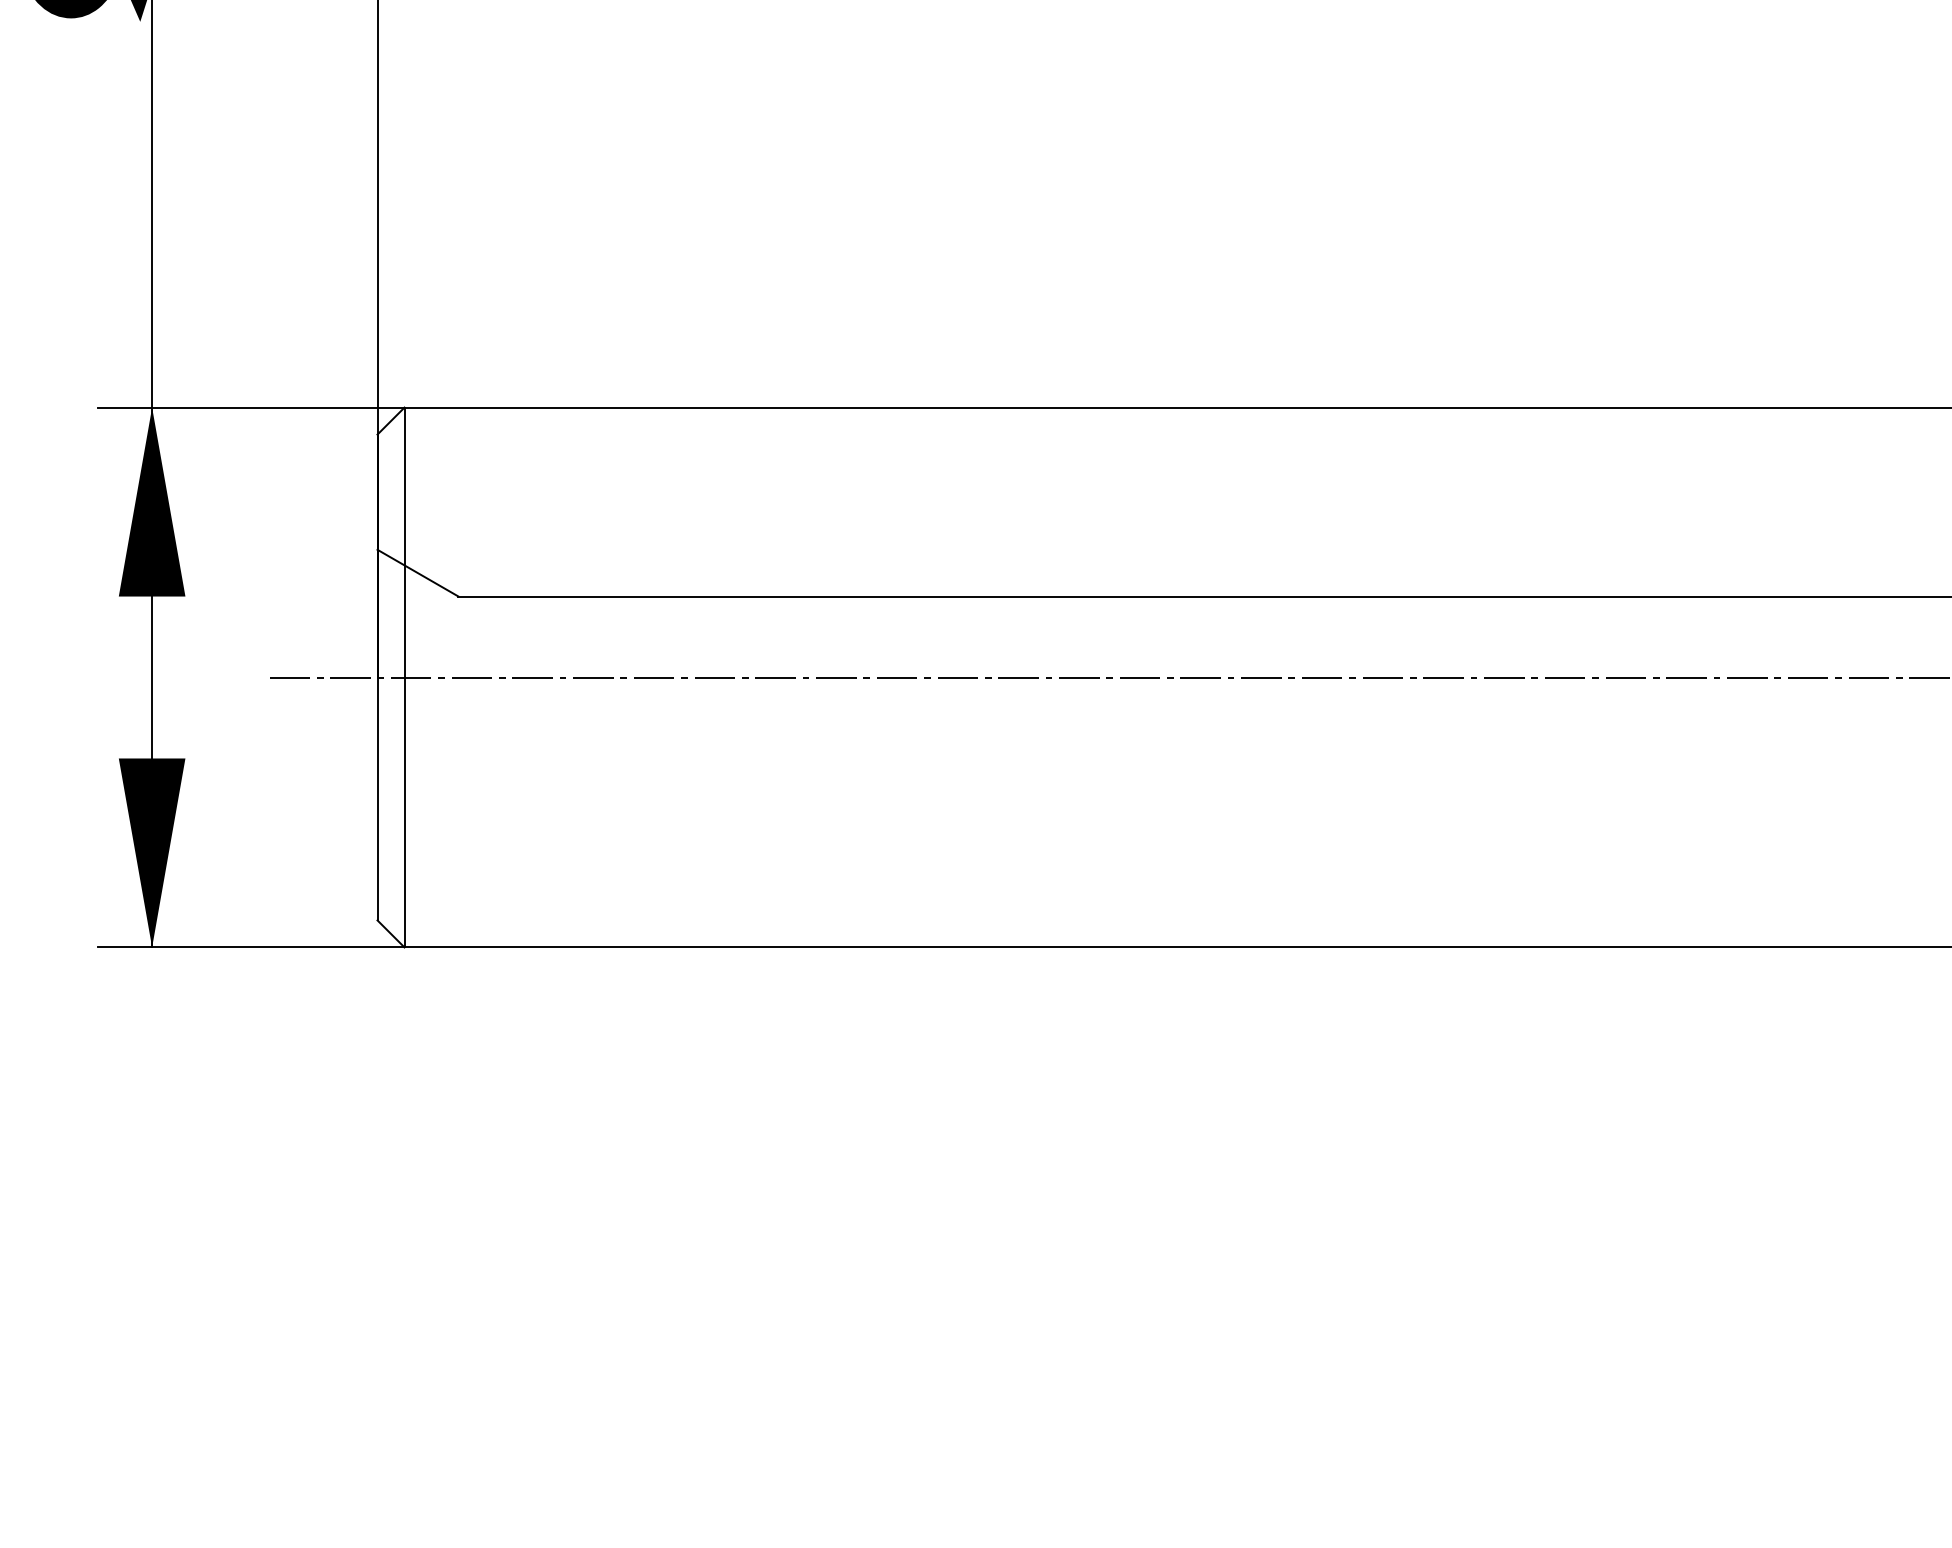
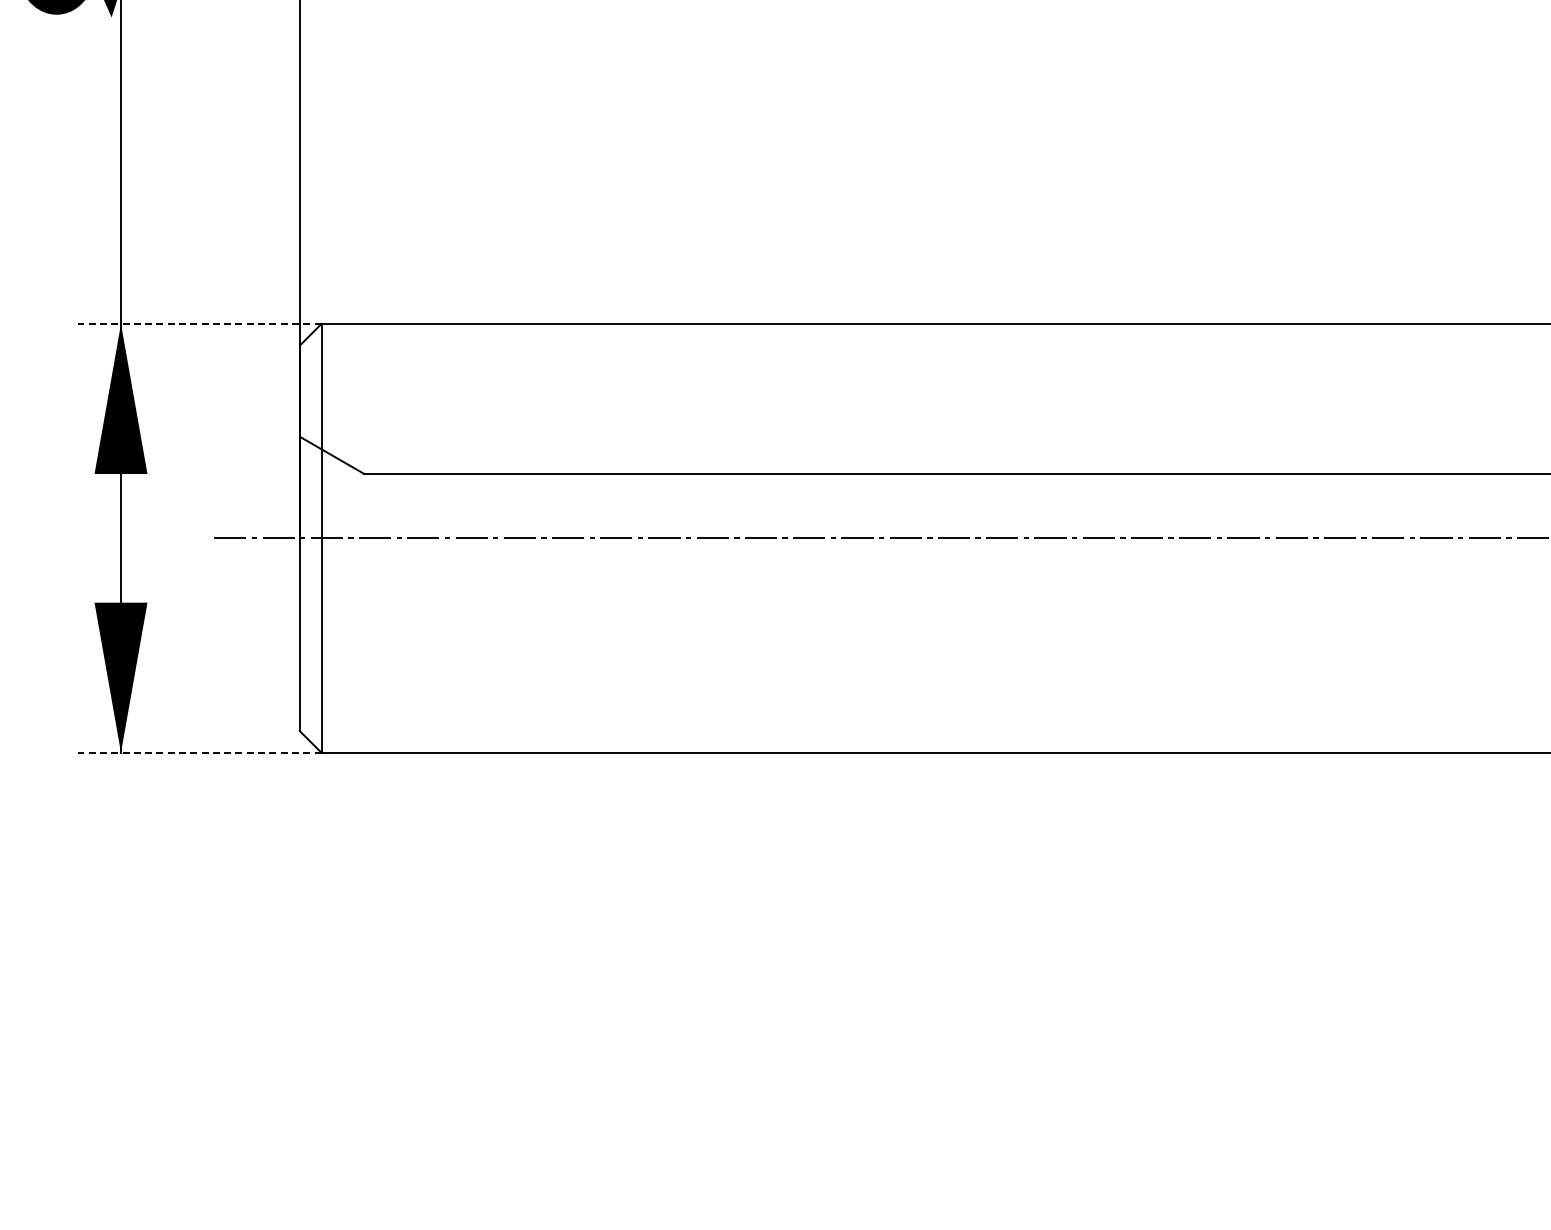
line: (250, 407) -> (199, 323), solid -> dashed
line: (250, 947) -> (199, 752), solid -> dashed

